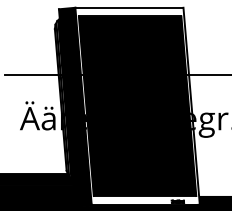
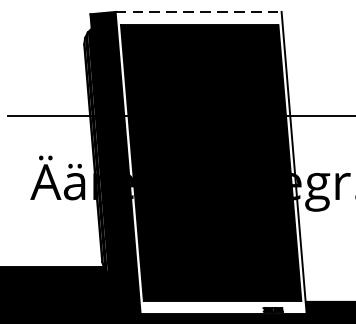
line: (129, 7) -> (198, 11), solid -> dashed

